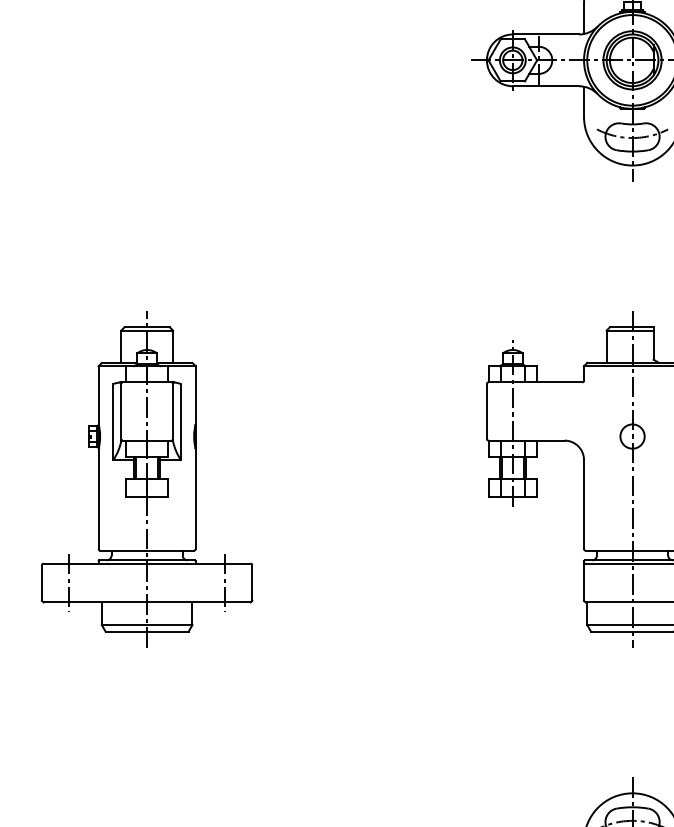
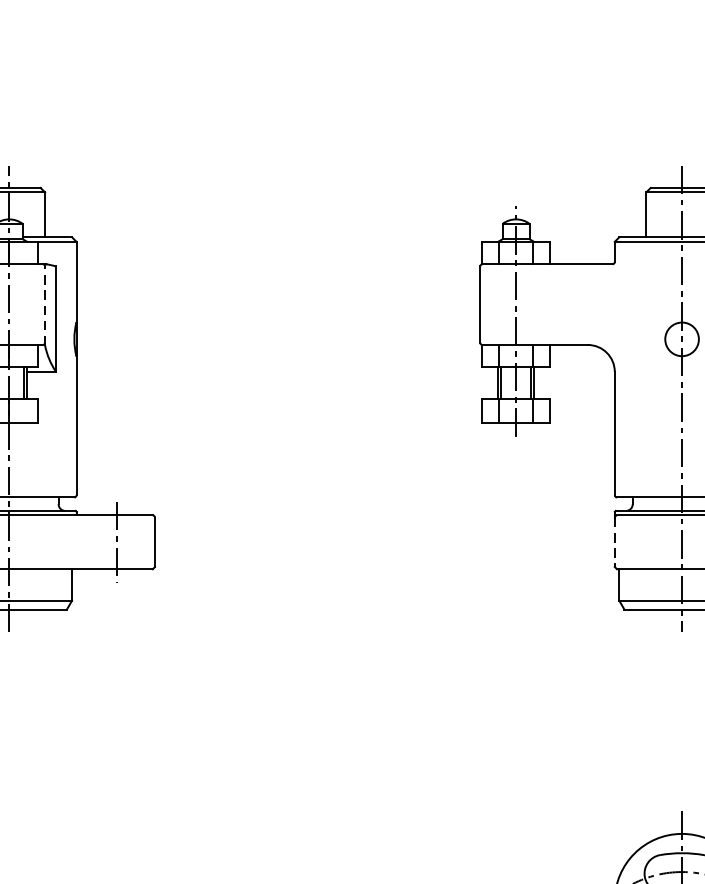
line: (173, 412) -> (45, 306), solid -> dashed
line: (584, 583) -> (615, 543), solid -> dashed

